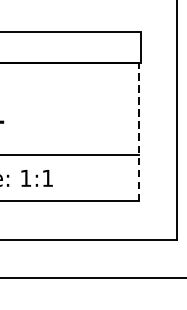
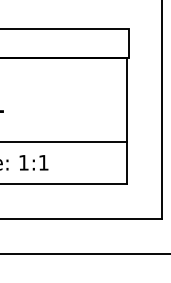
line: (139, 131) -> (127, 120), dashed -> solid

